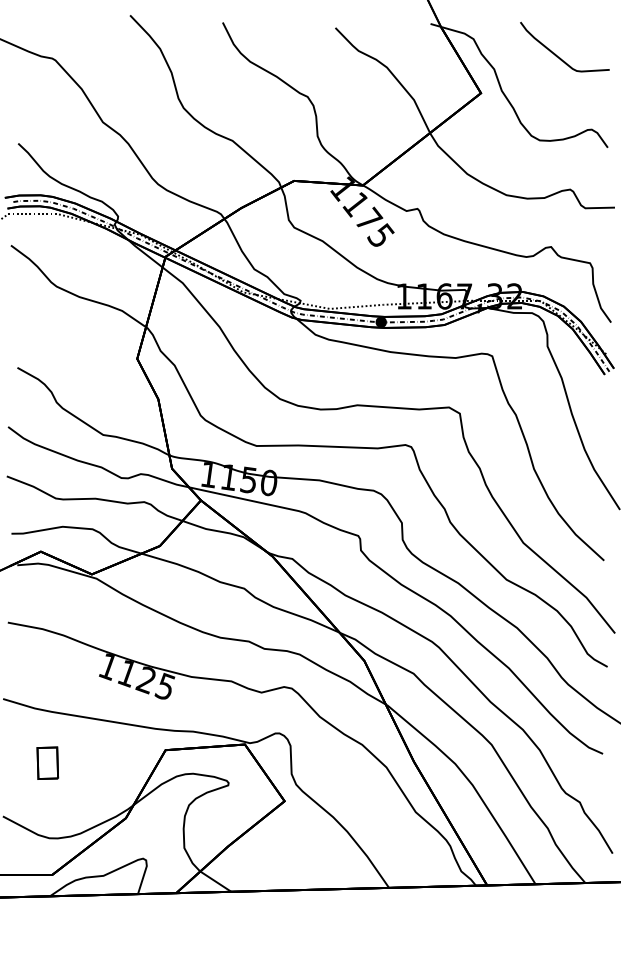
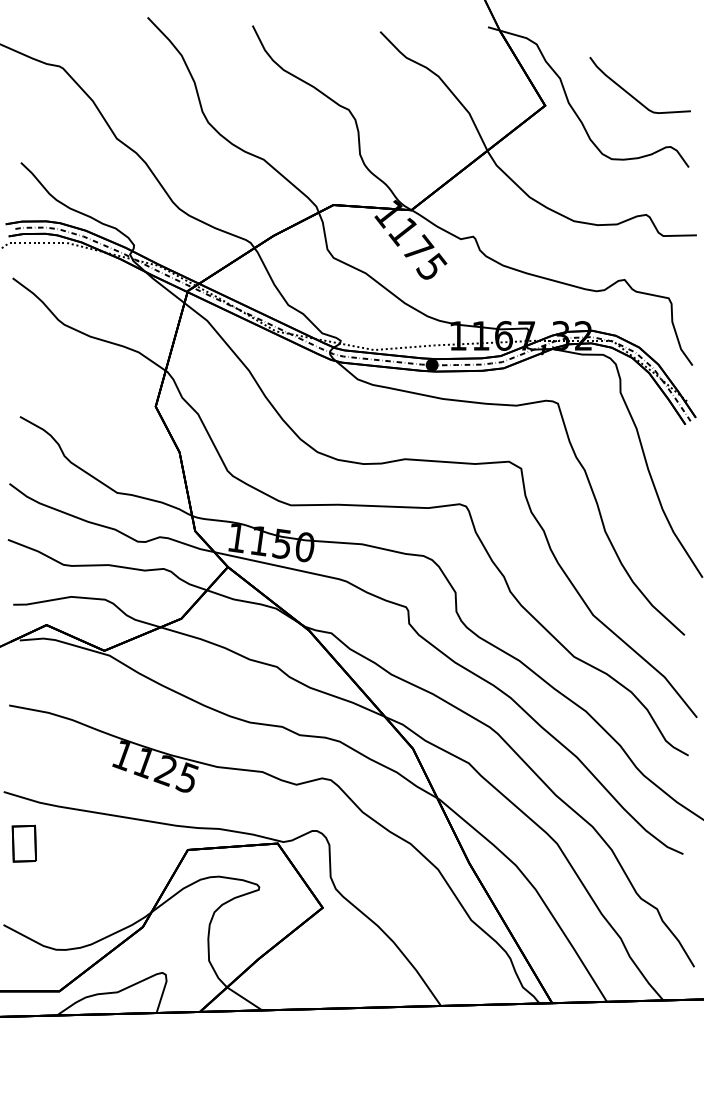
curve: (556, 54) -> (630, 93), moved
part: (47, 763) -> (23, 843), moved

